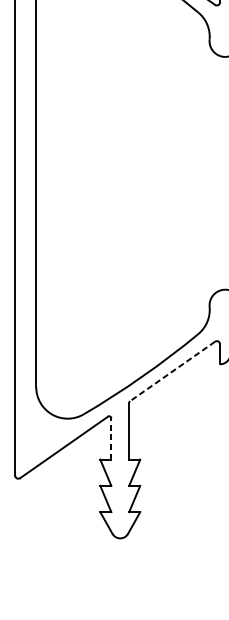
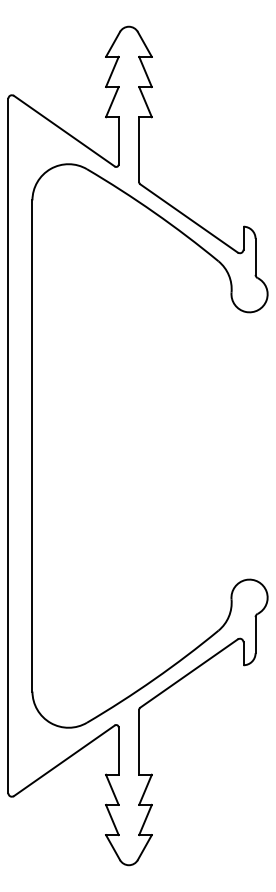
line: (173, 371) -> (189, 673), dashed -> solid
line: (111, 439) -> (118, 751), dashed -> solid

